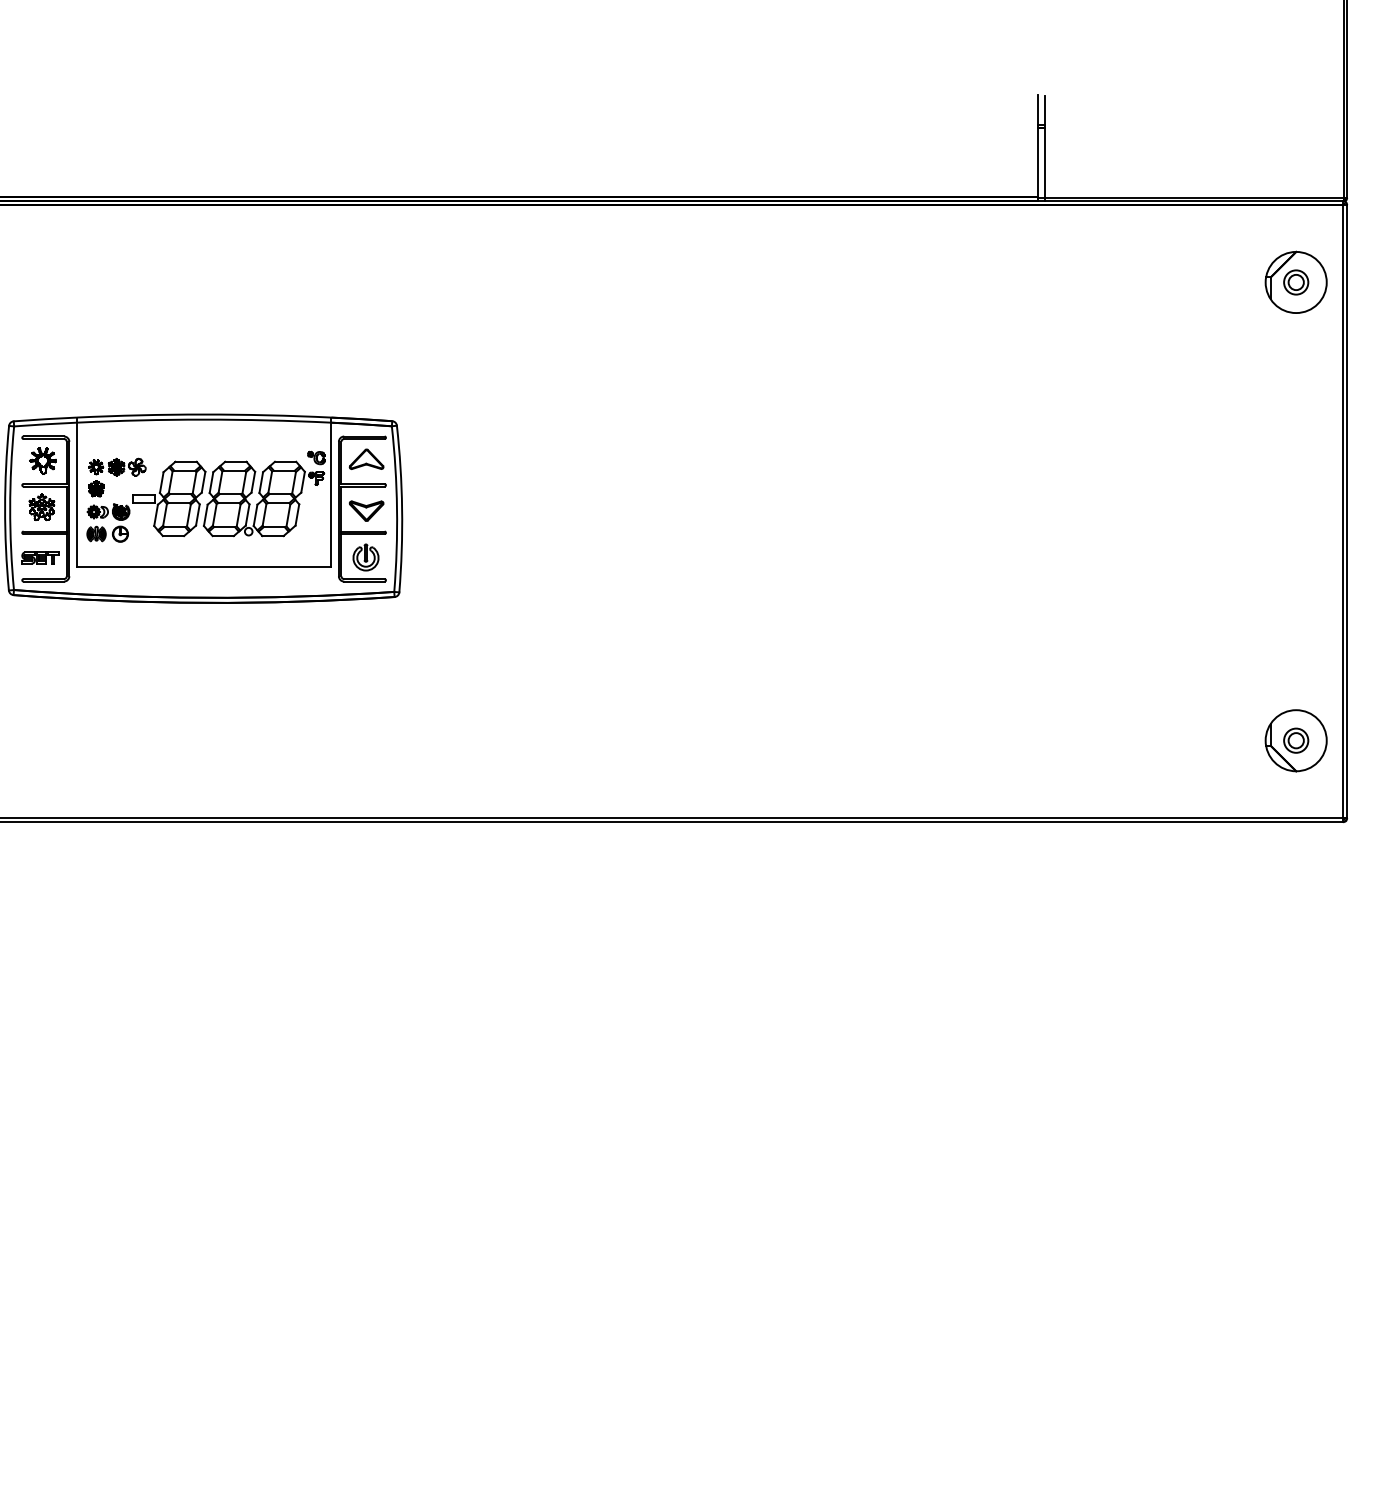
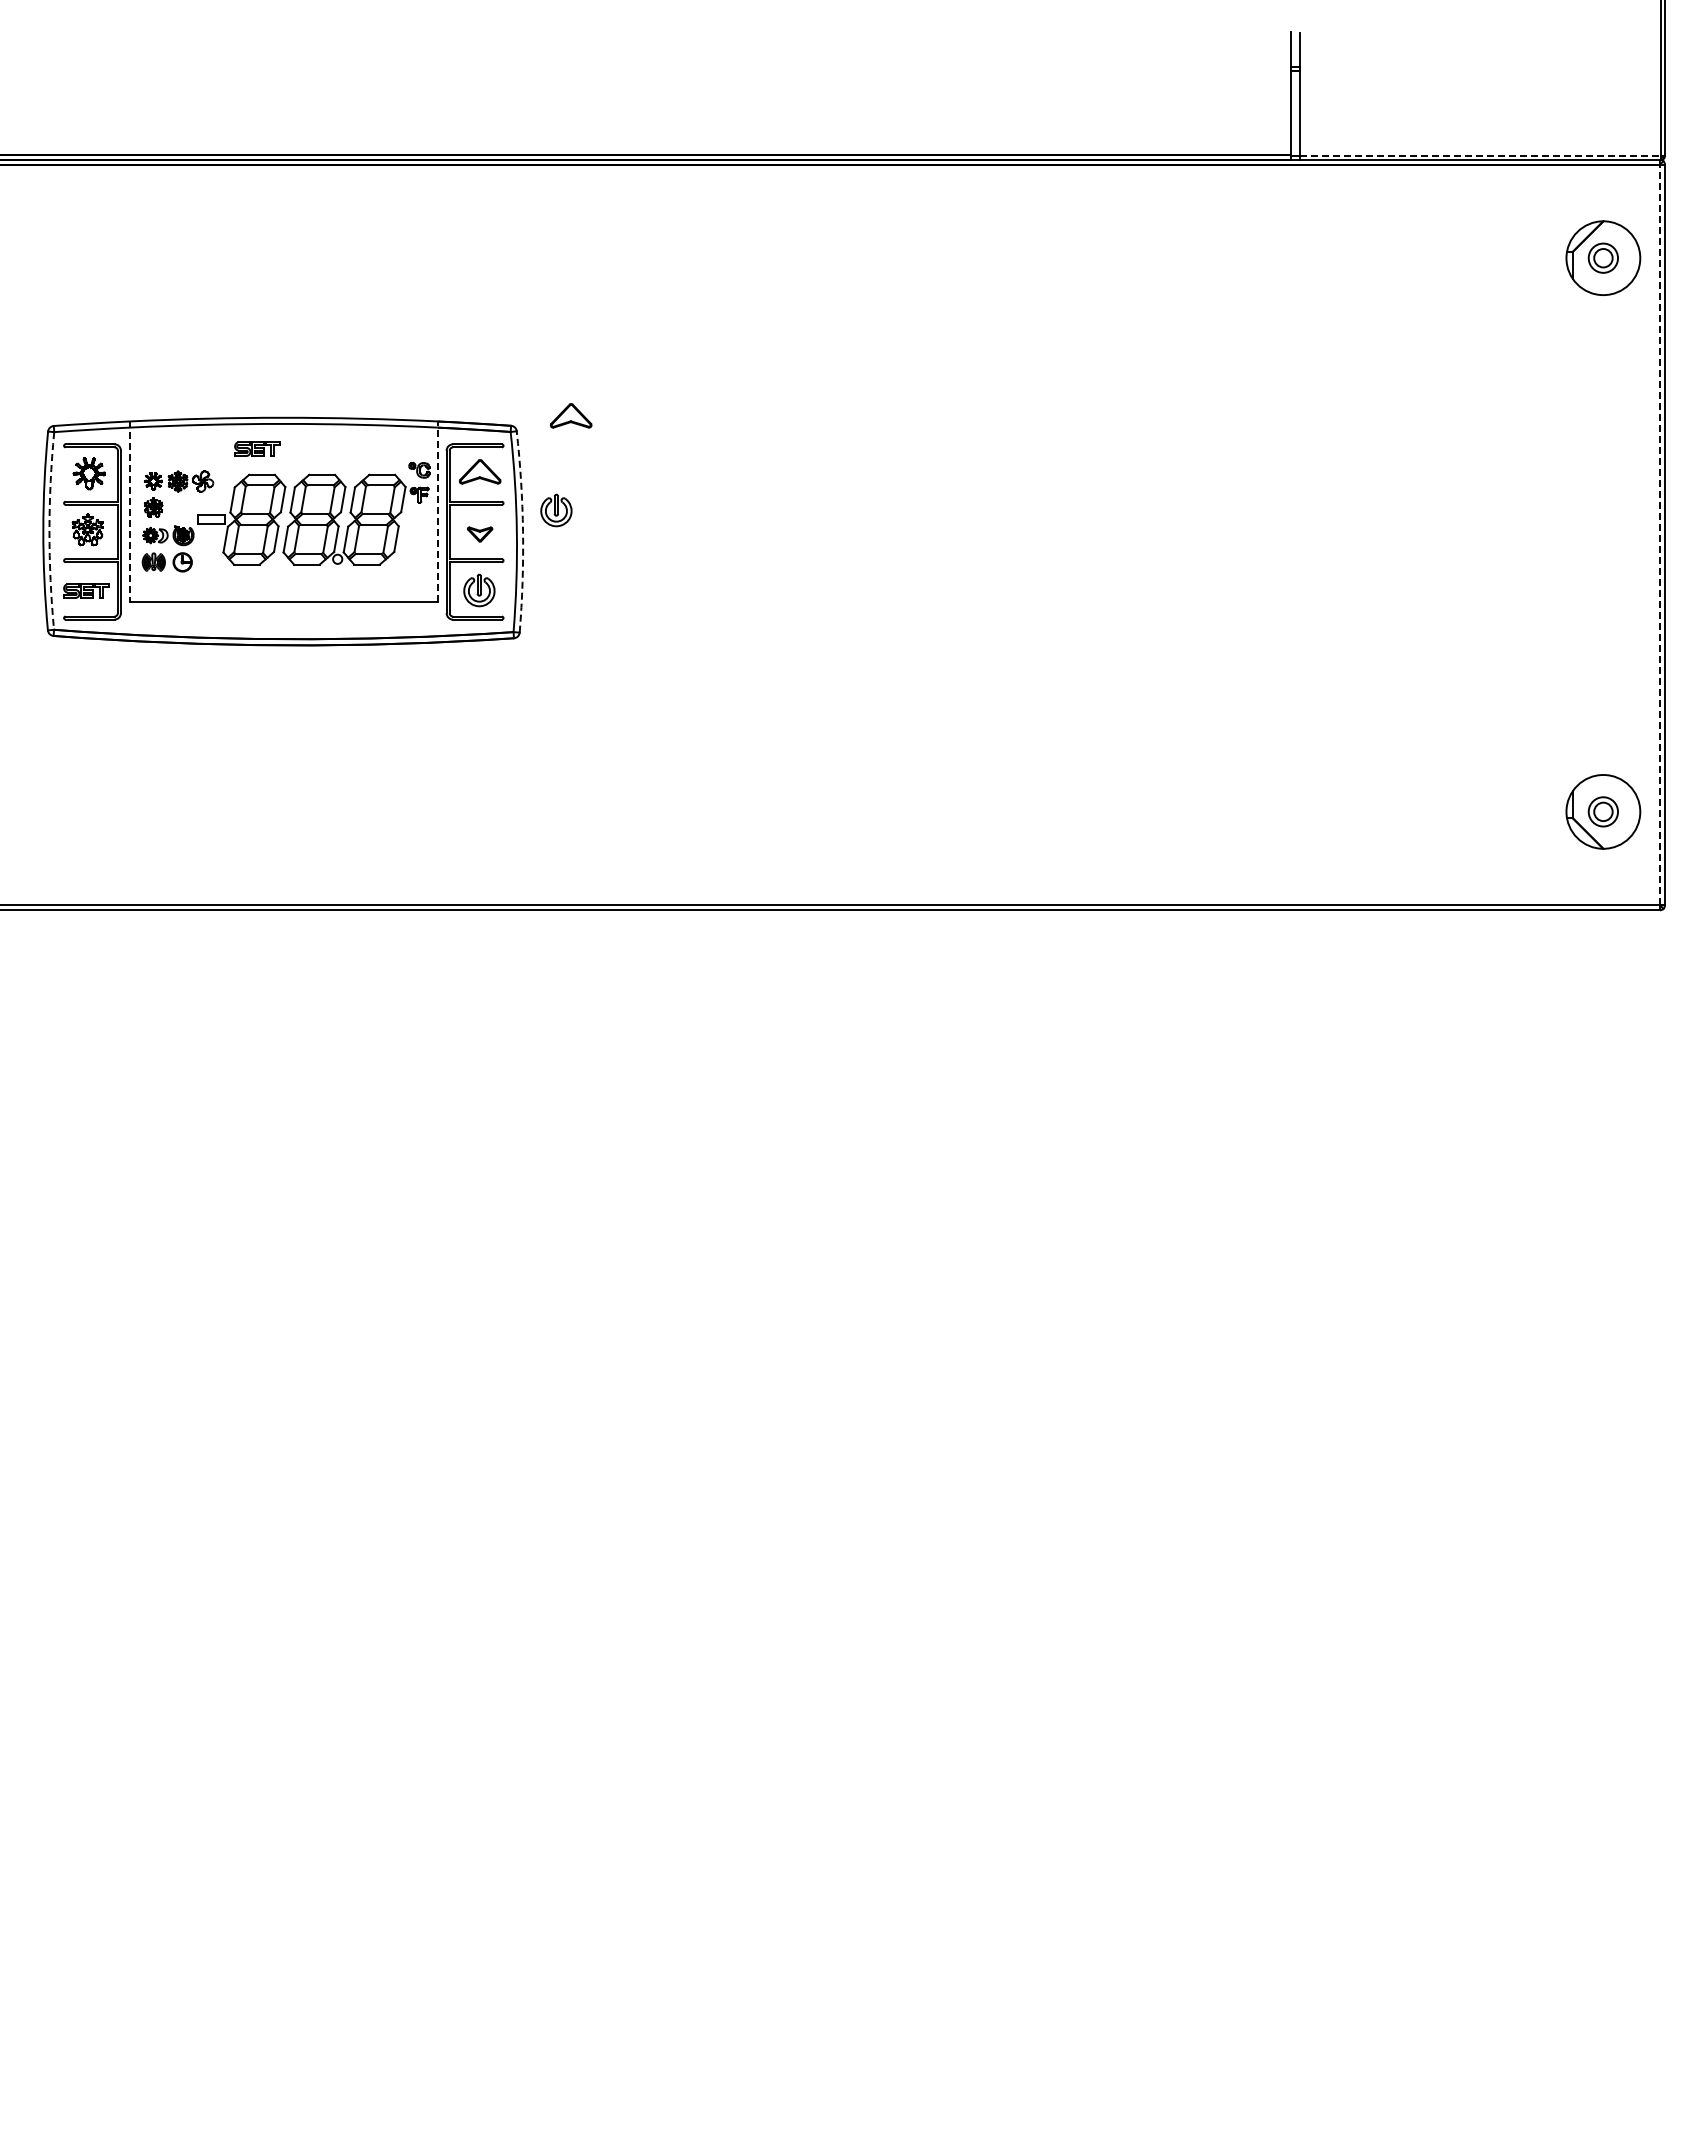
line: (1194, 197) -> (1480, 155), solid -> dashed
part: (441, 412) -> (570, 415), added
part: (182, 439) -> (257, 448), added
part: (429, 491) -> (556, 510), added
line: (77, 492) -> (130, 512), solid -> dashed
line: (331, 492) -> (437, 511), solid -> dashed
arc: (10, 507) -> (49, 530), solid -> dashed
arc: (402, 508) -> (523, 531), solid -> dashed
part: (366, 511) -> (479, 534), size x0.6
line: (1342, 511) -> (1659, 534), solid -> dashed

